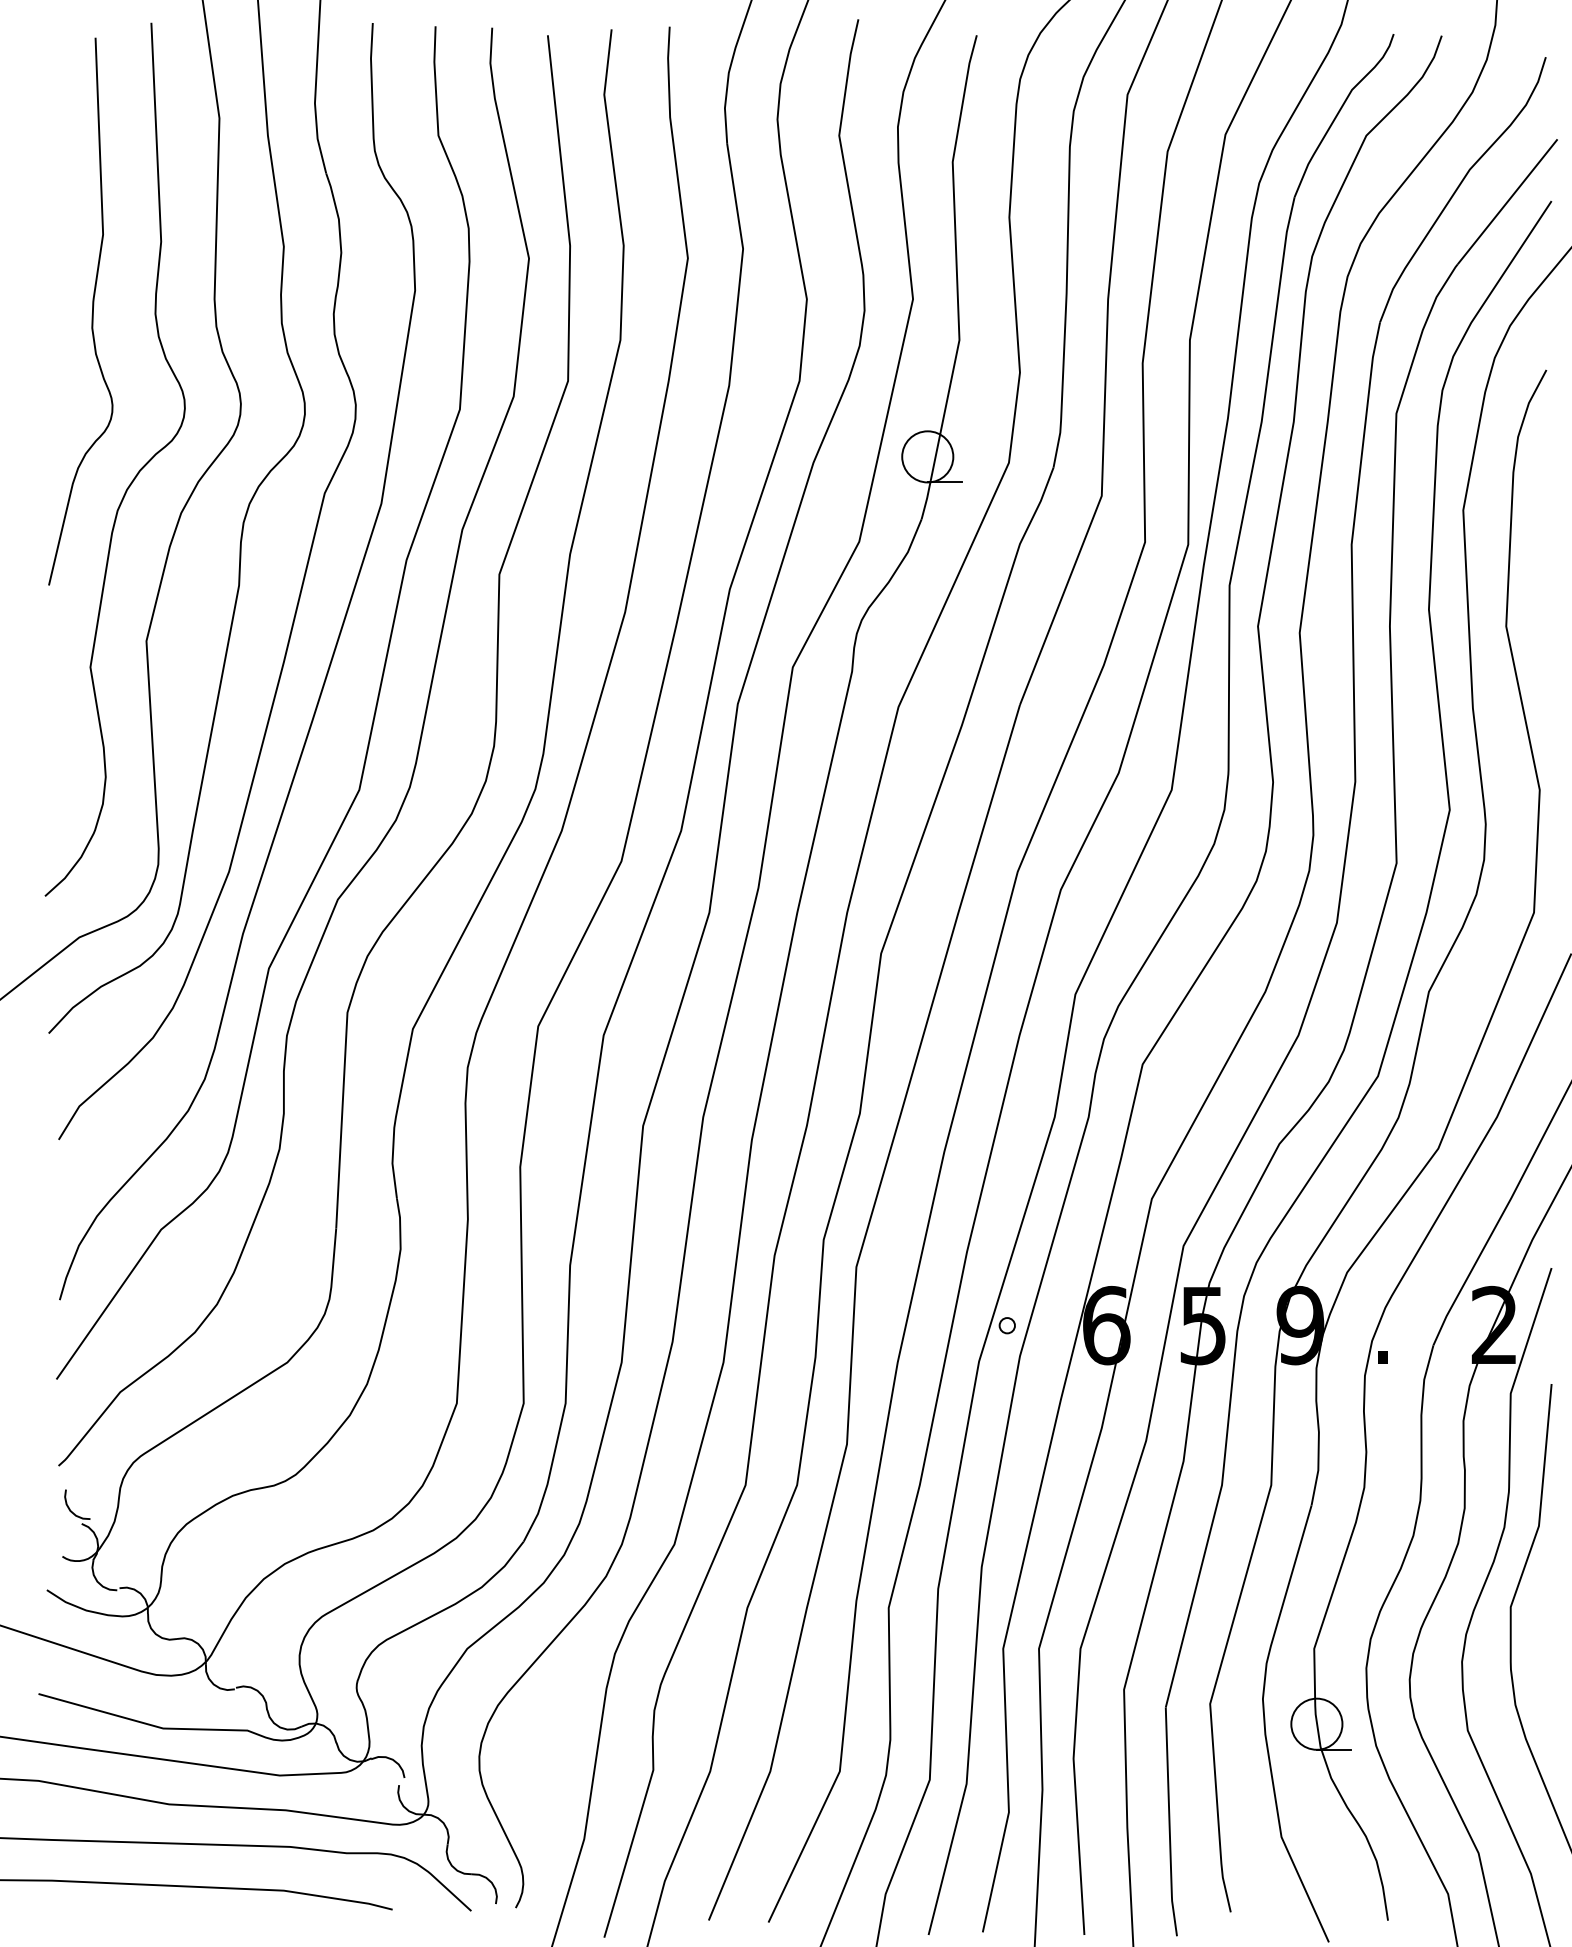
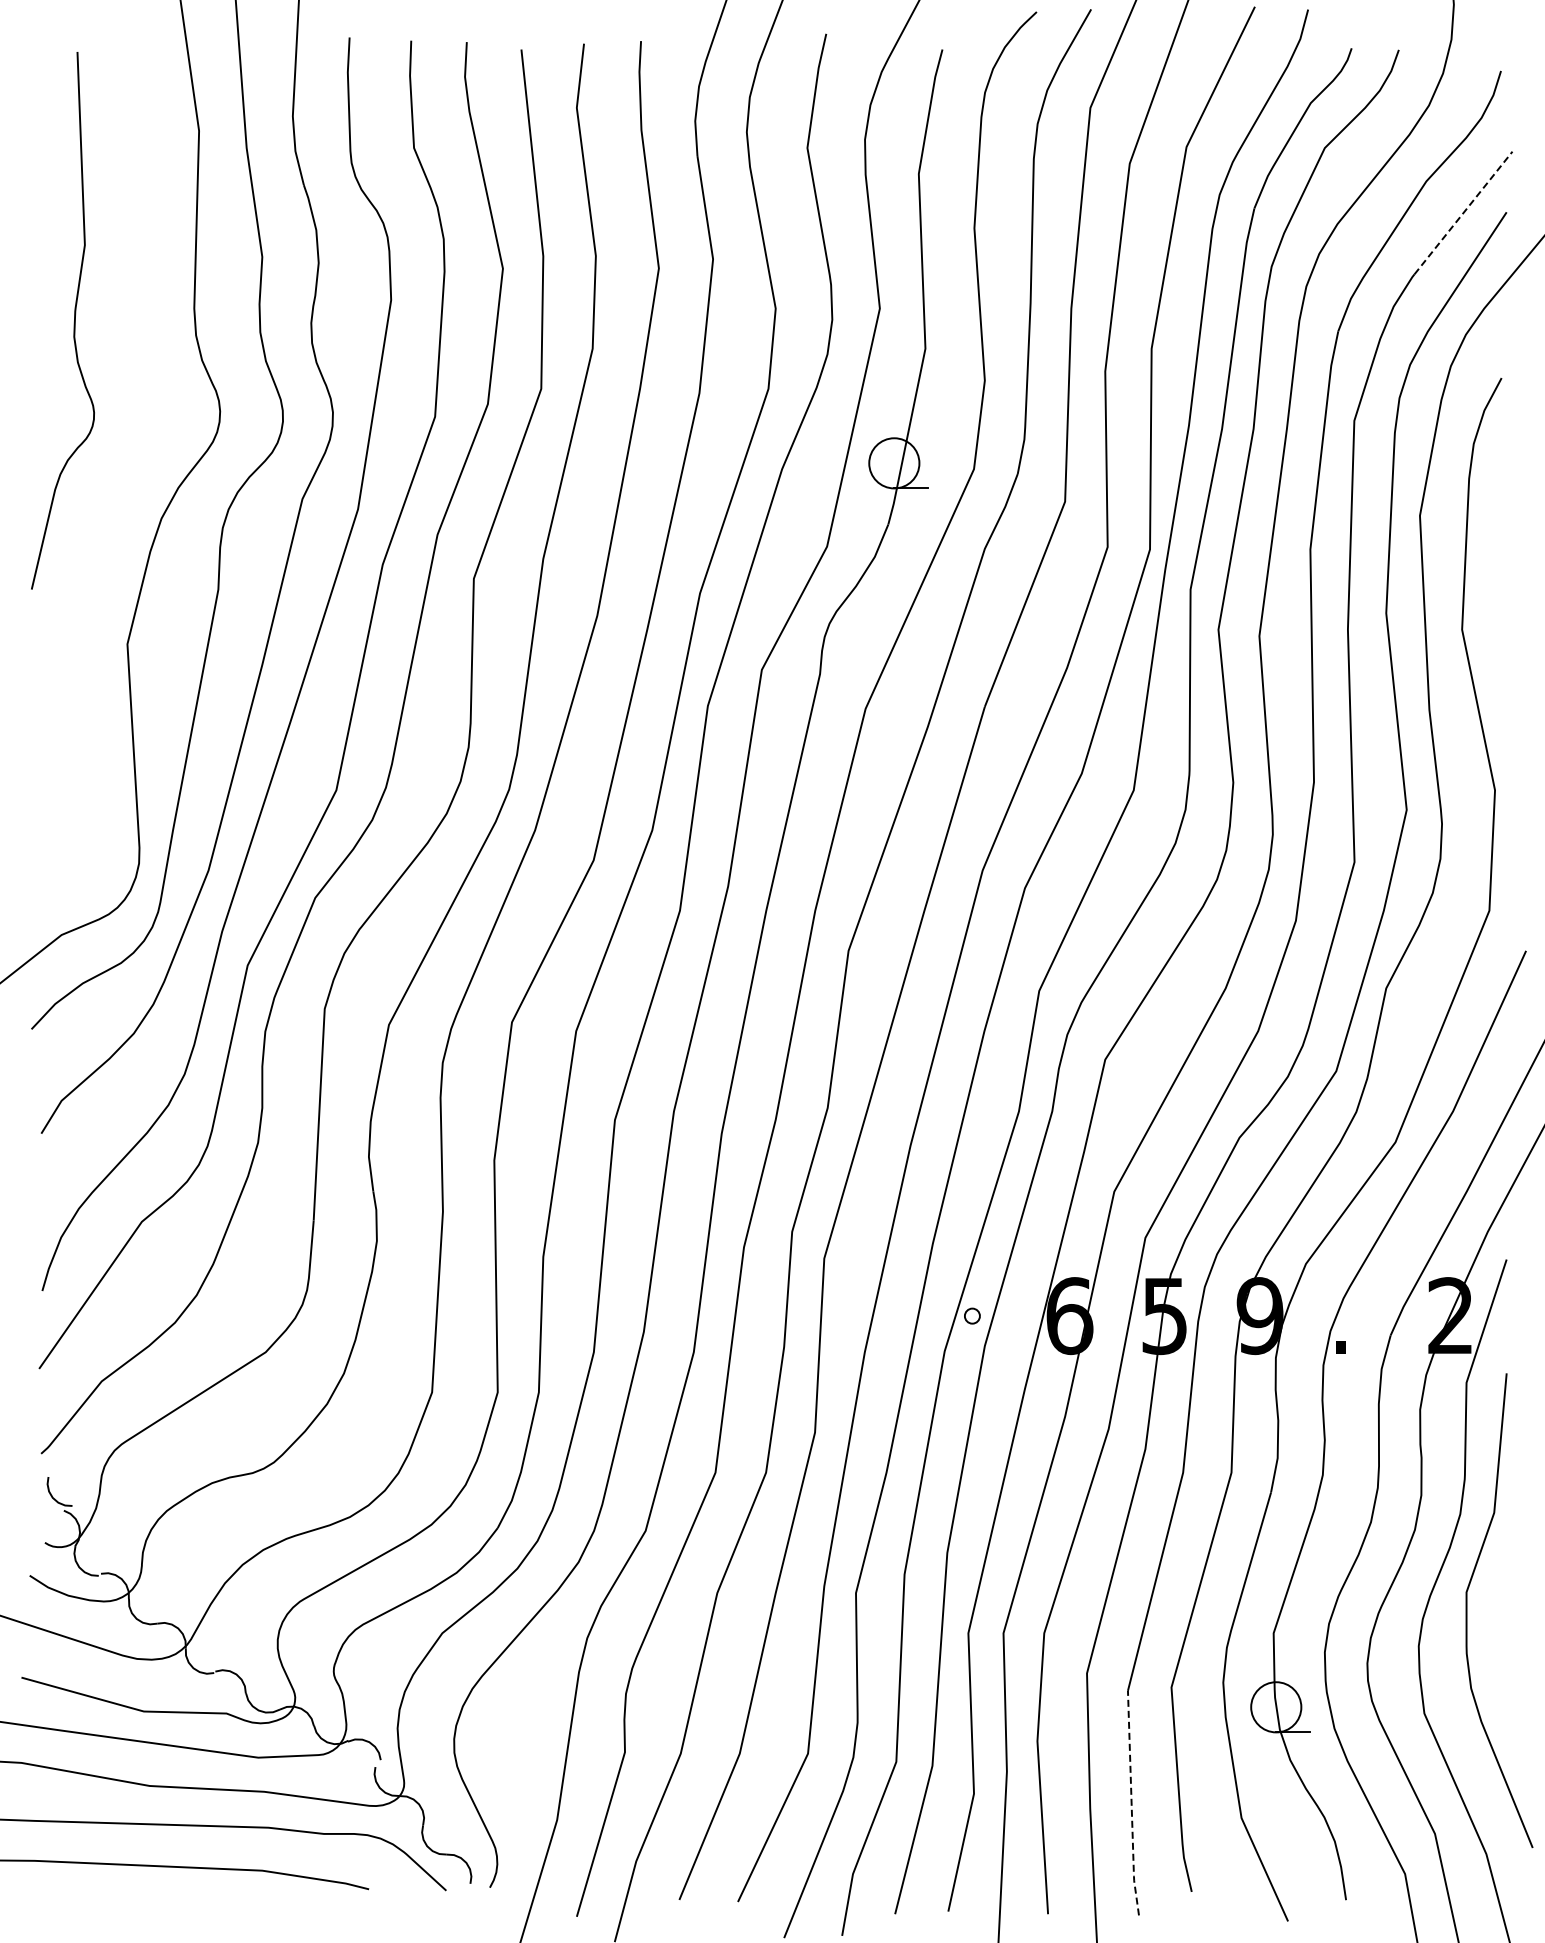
line: (1507, 201) -> (1463, 212), solid -> dashed
curve: (135, 475) -> (116, 481), removed
line: (1169, 1823) -> (1131, 1804), solid -> dashed

